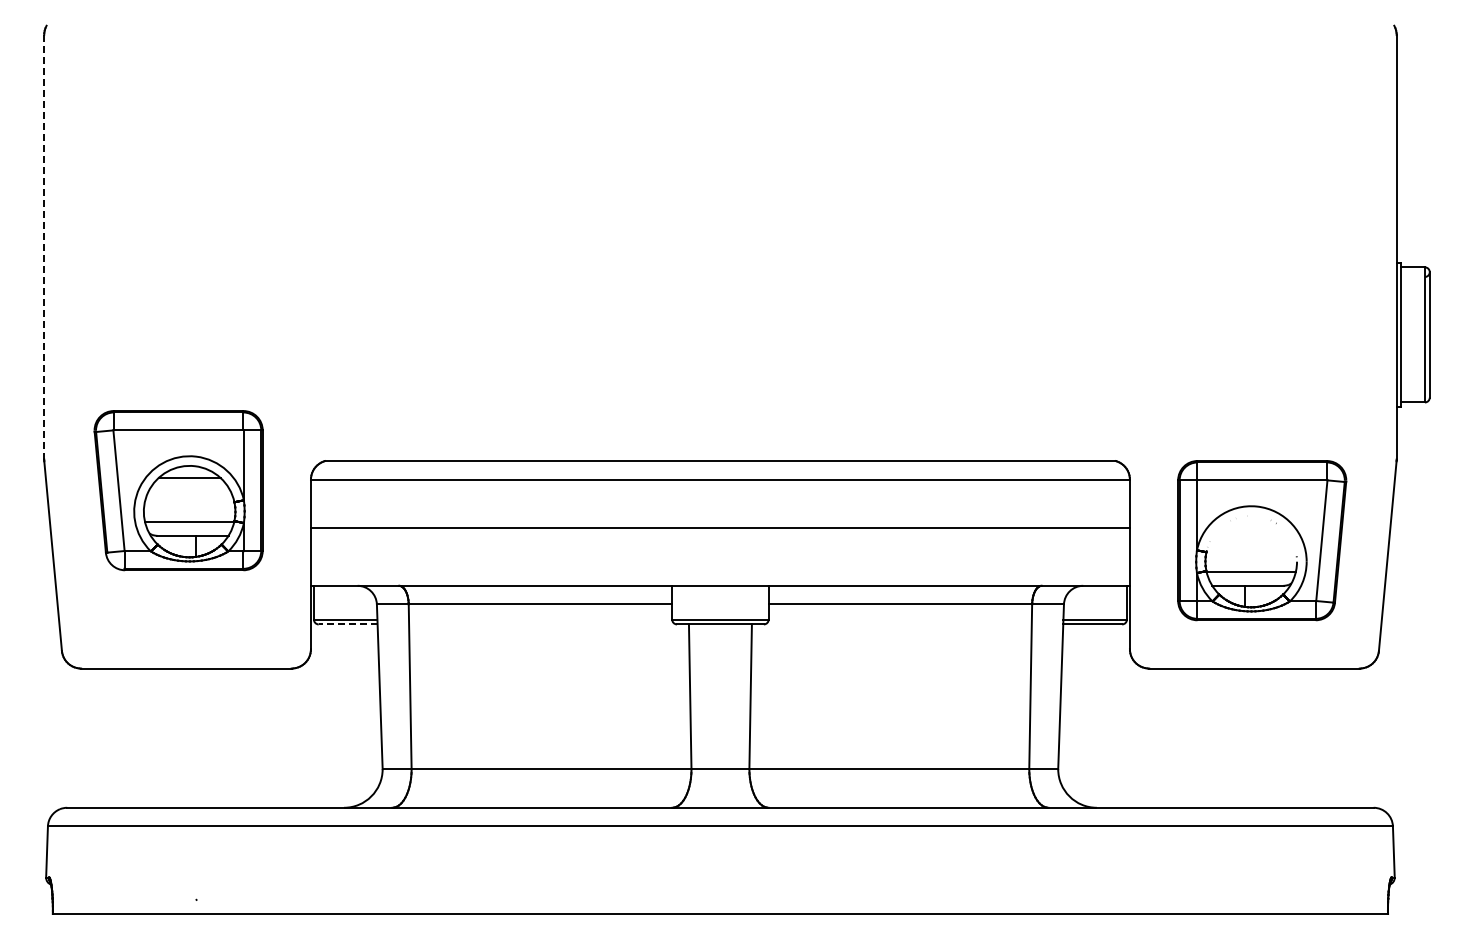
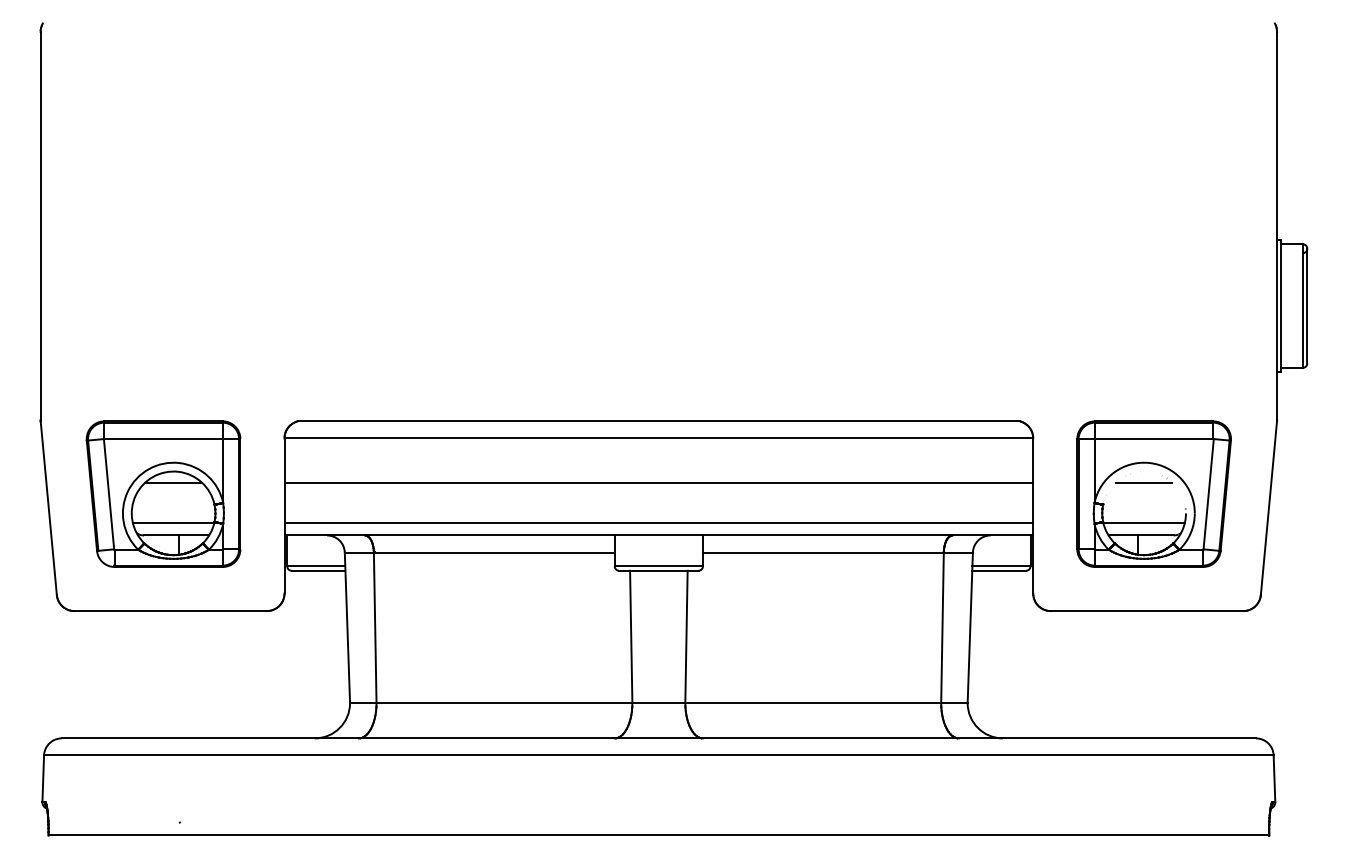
line: (44, 247) -> (40, 226), dashed -> solid
part: (178, 490) -> (163, 494), moved
line: (1251, 527) -> (1144, 482), added
line: (719, 571) -> (658, 522), added
line: (347, 624) -> (317, 570), dashed -> solid

